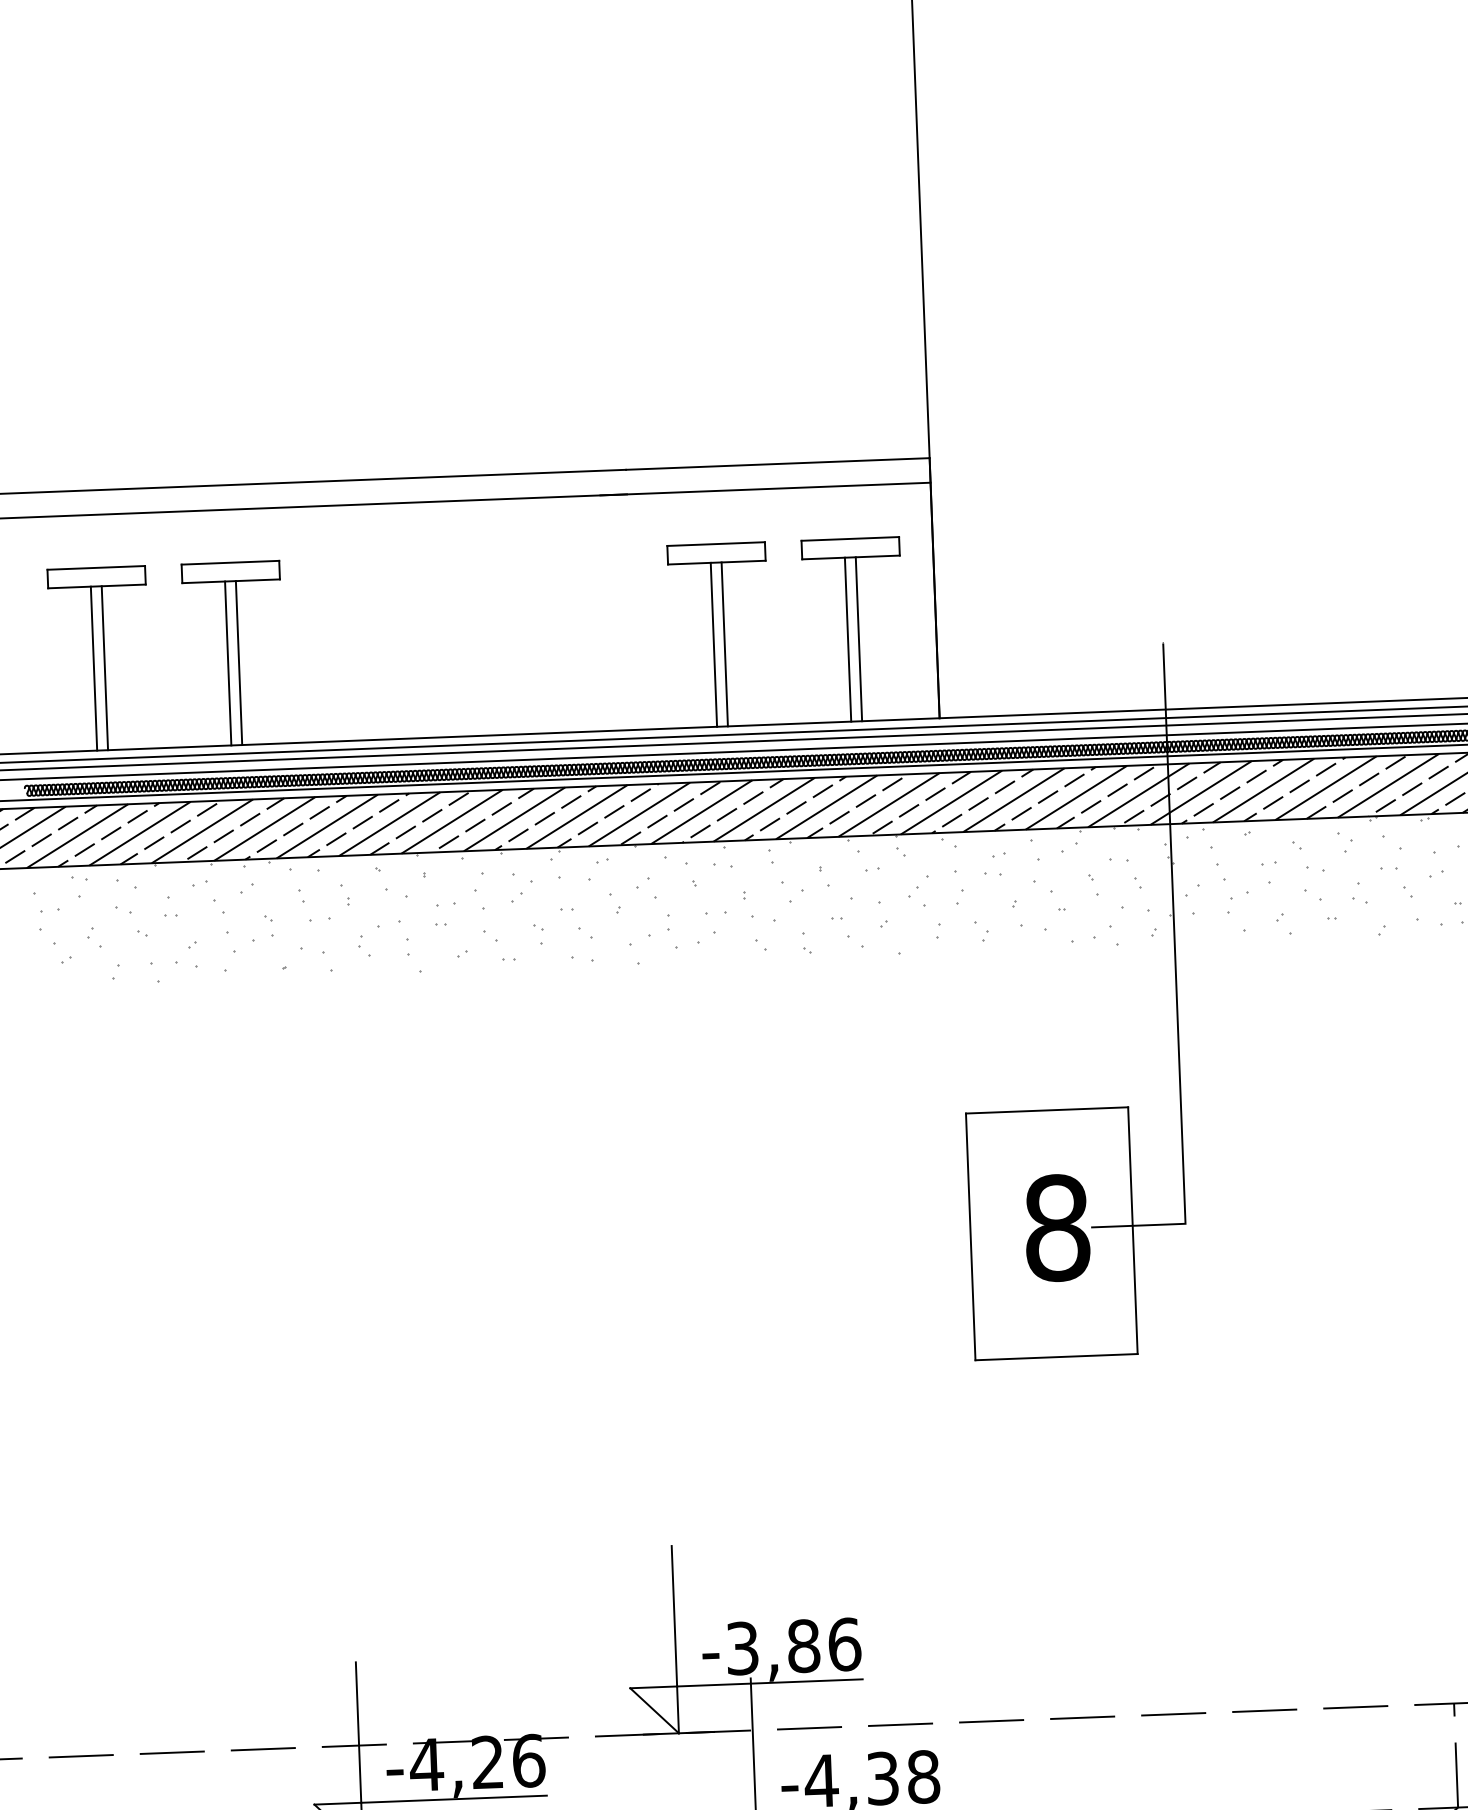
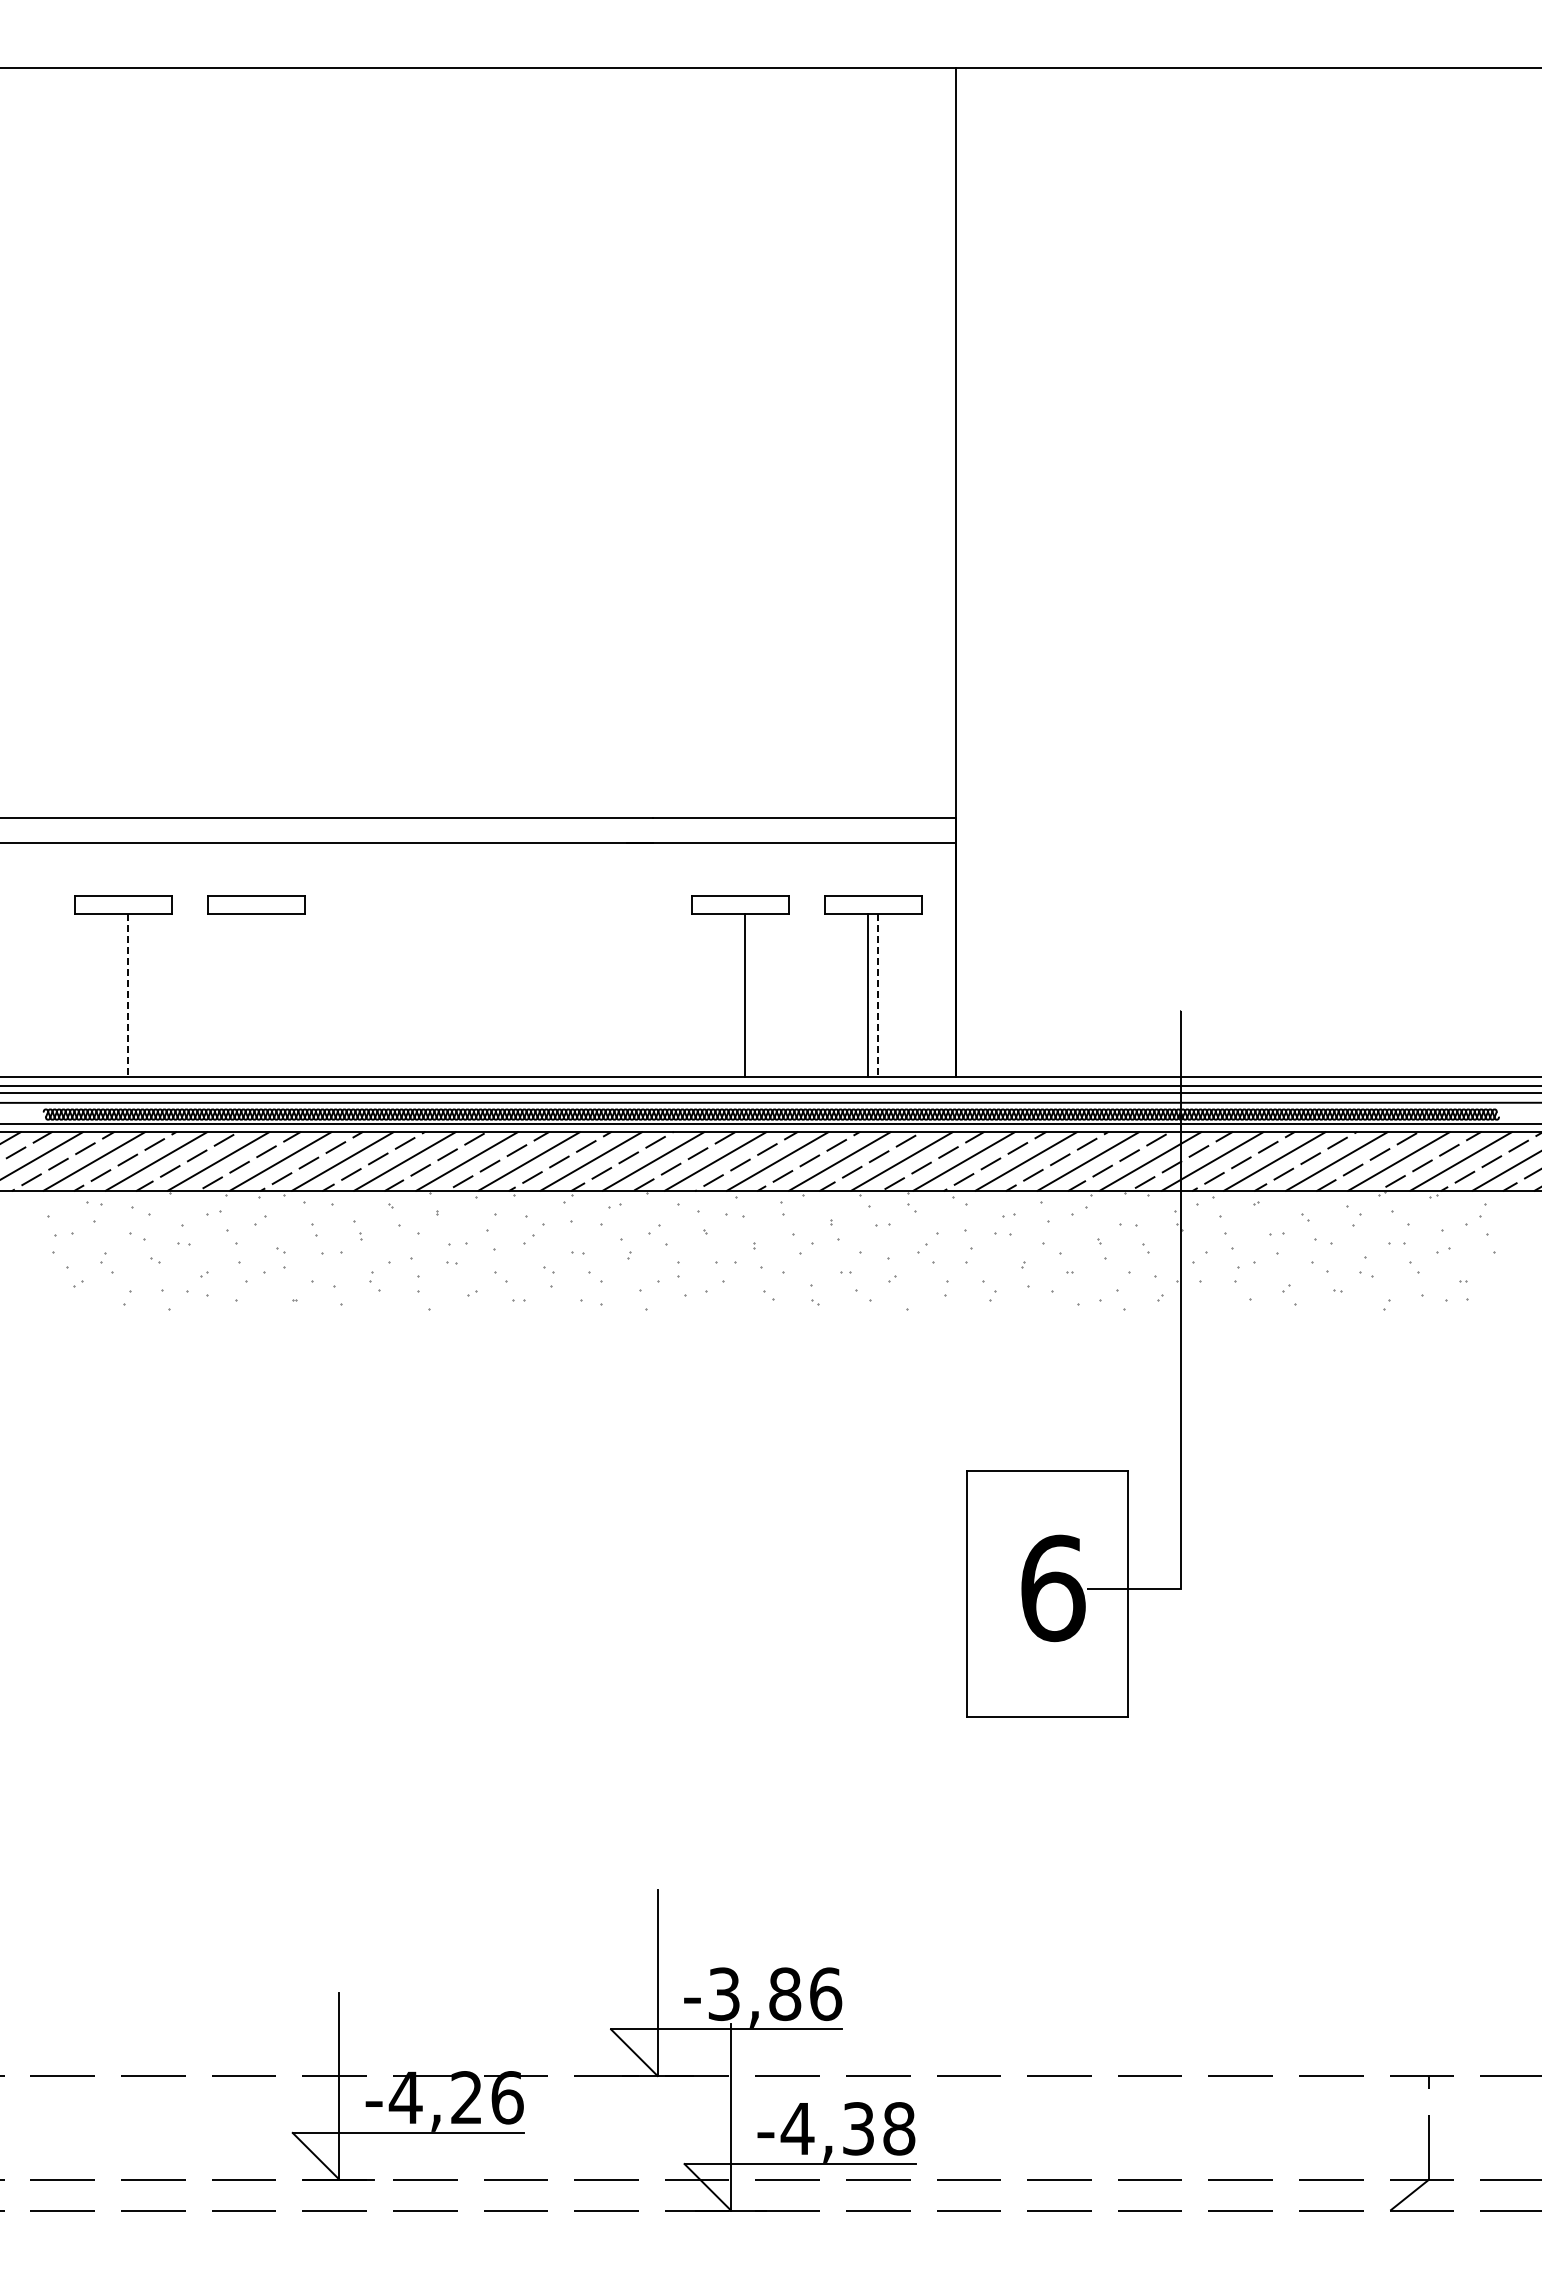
line: (859, 639) -> (878, 995), solid -> dashed
line: (714, 644) -> (734, 995), removed
line: (239, 662) -> (261, 995), removed
line: (228, 663) -> (250, 995), removed
line: (94, 668) -> (117, 995), removed
line: (104, 668) -> (127, 995), solid -> dashed
text: (1057, 1228) -> (1053, 1588), 8 -> 6

